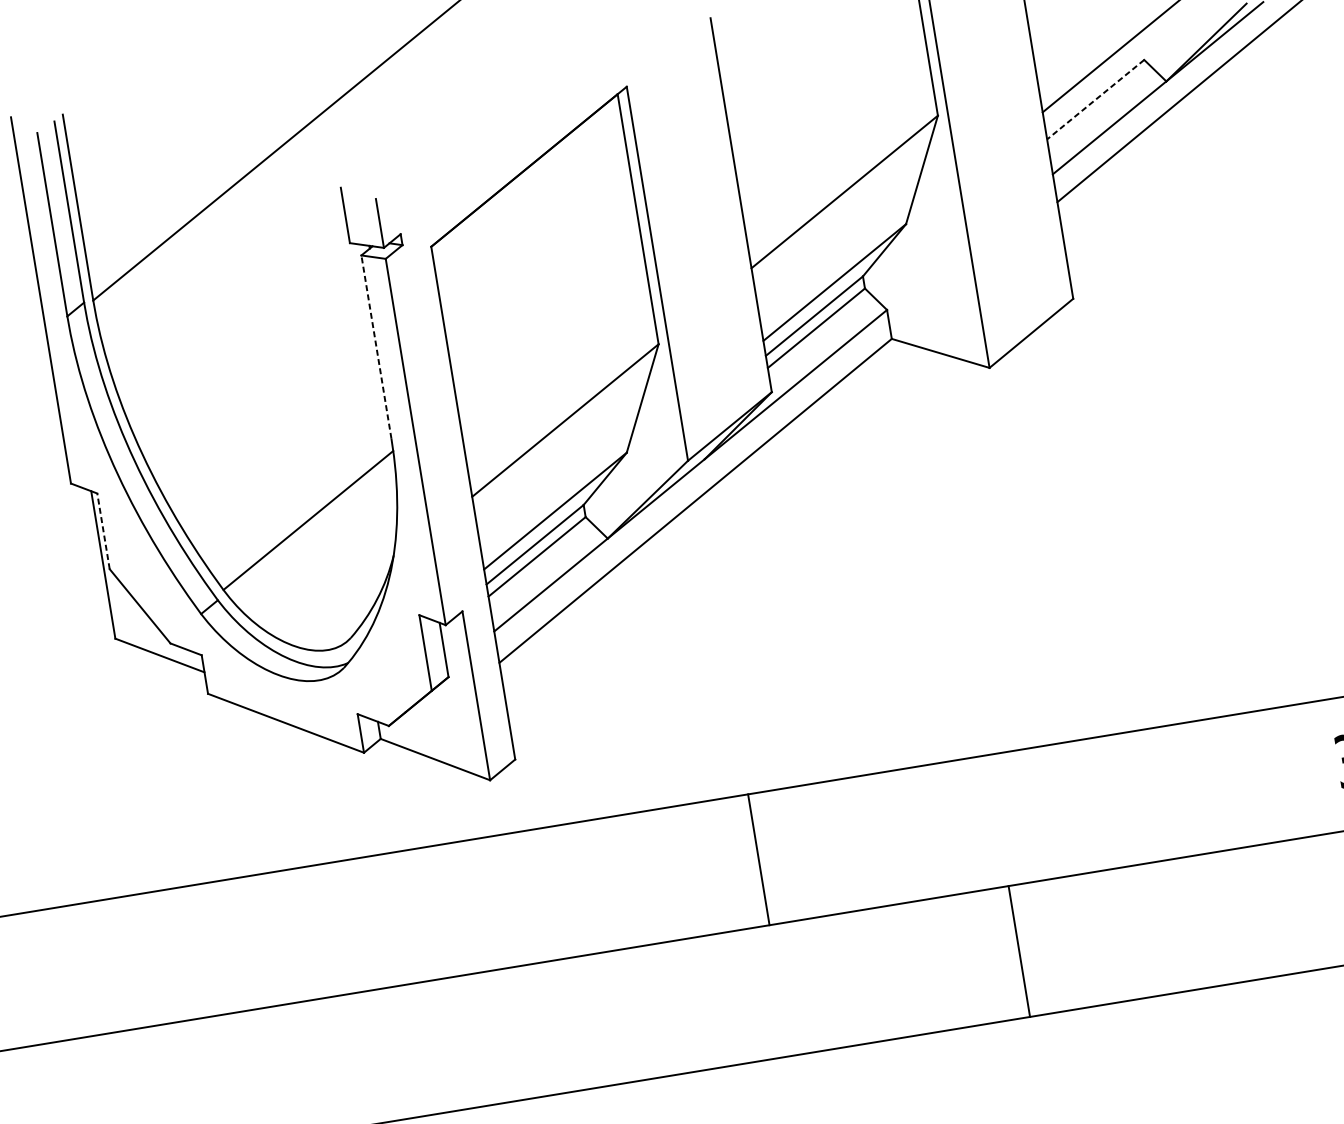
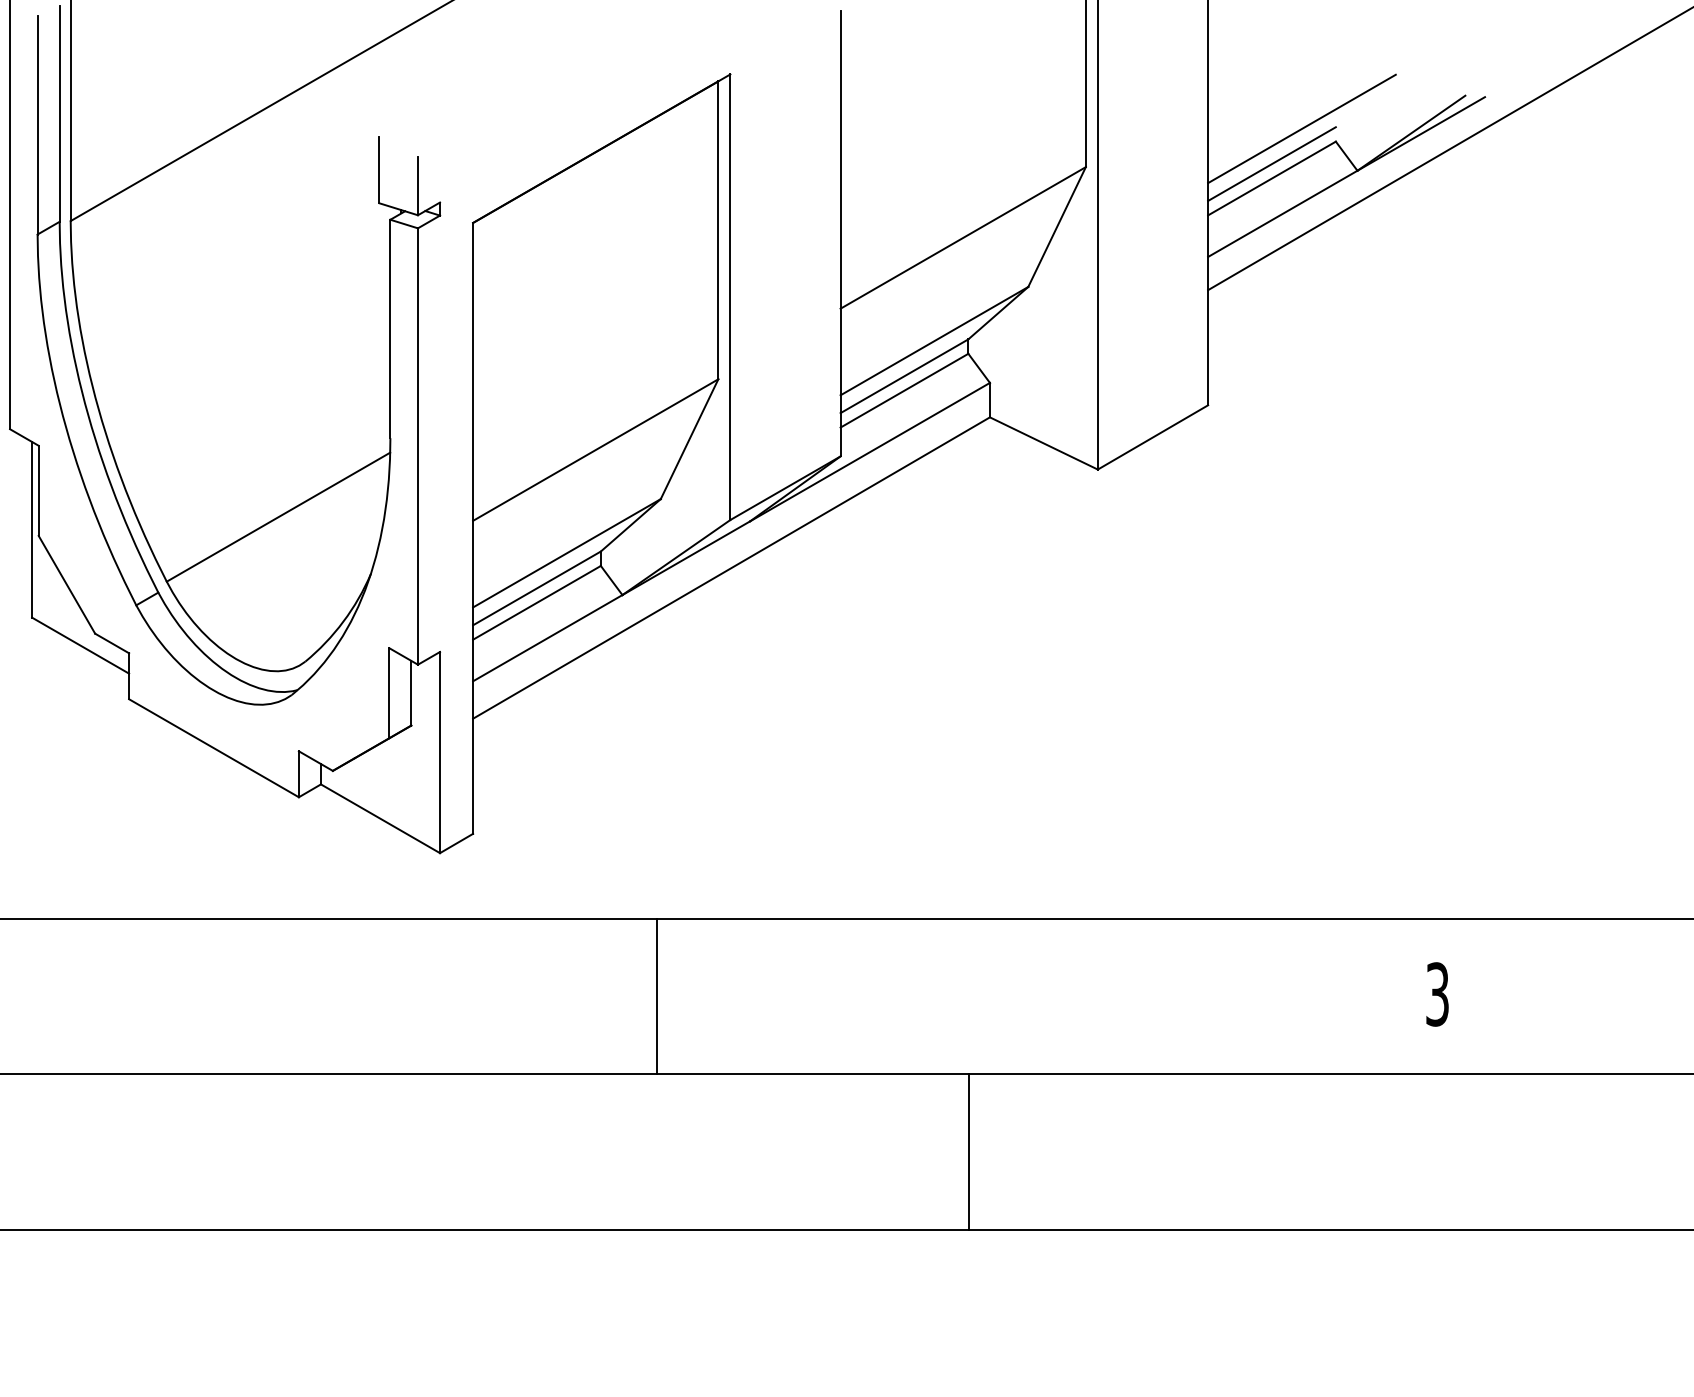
line: (1093, 87) -> (1271, 163), added
line: (1095, 99) -> (1271, 178), dashed -> solid
line: (376, 346) -> (390, 328), dashed -> solid
line: (103, 531) -> (38, 490), dashed -> solid
line: (758, 859) -> (656, 996), moved
line: (1019, 951) -> (968, 1152), moved

